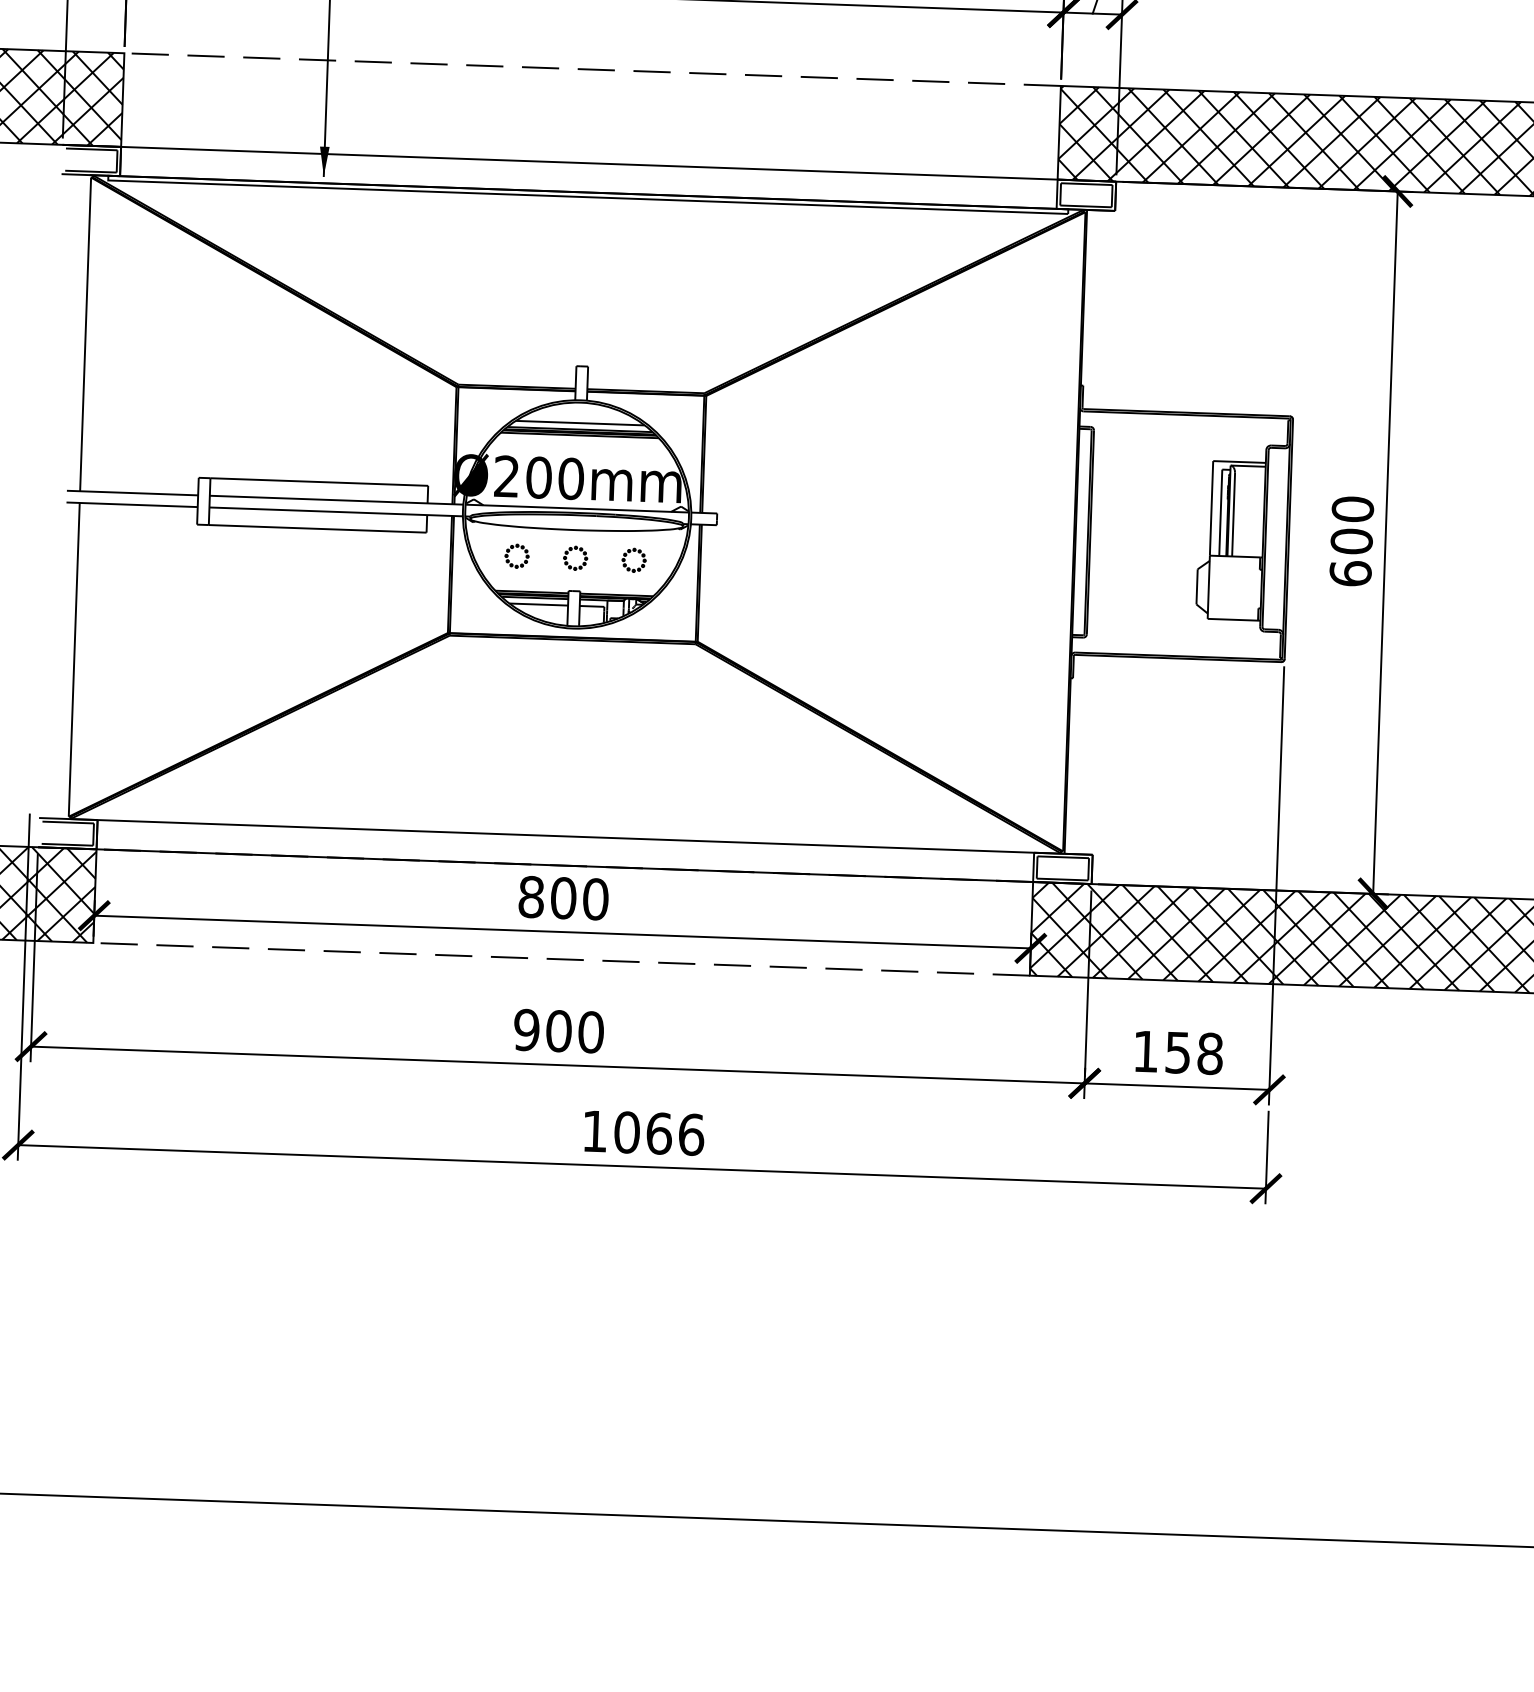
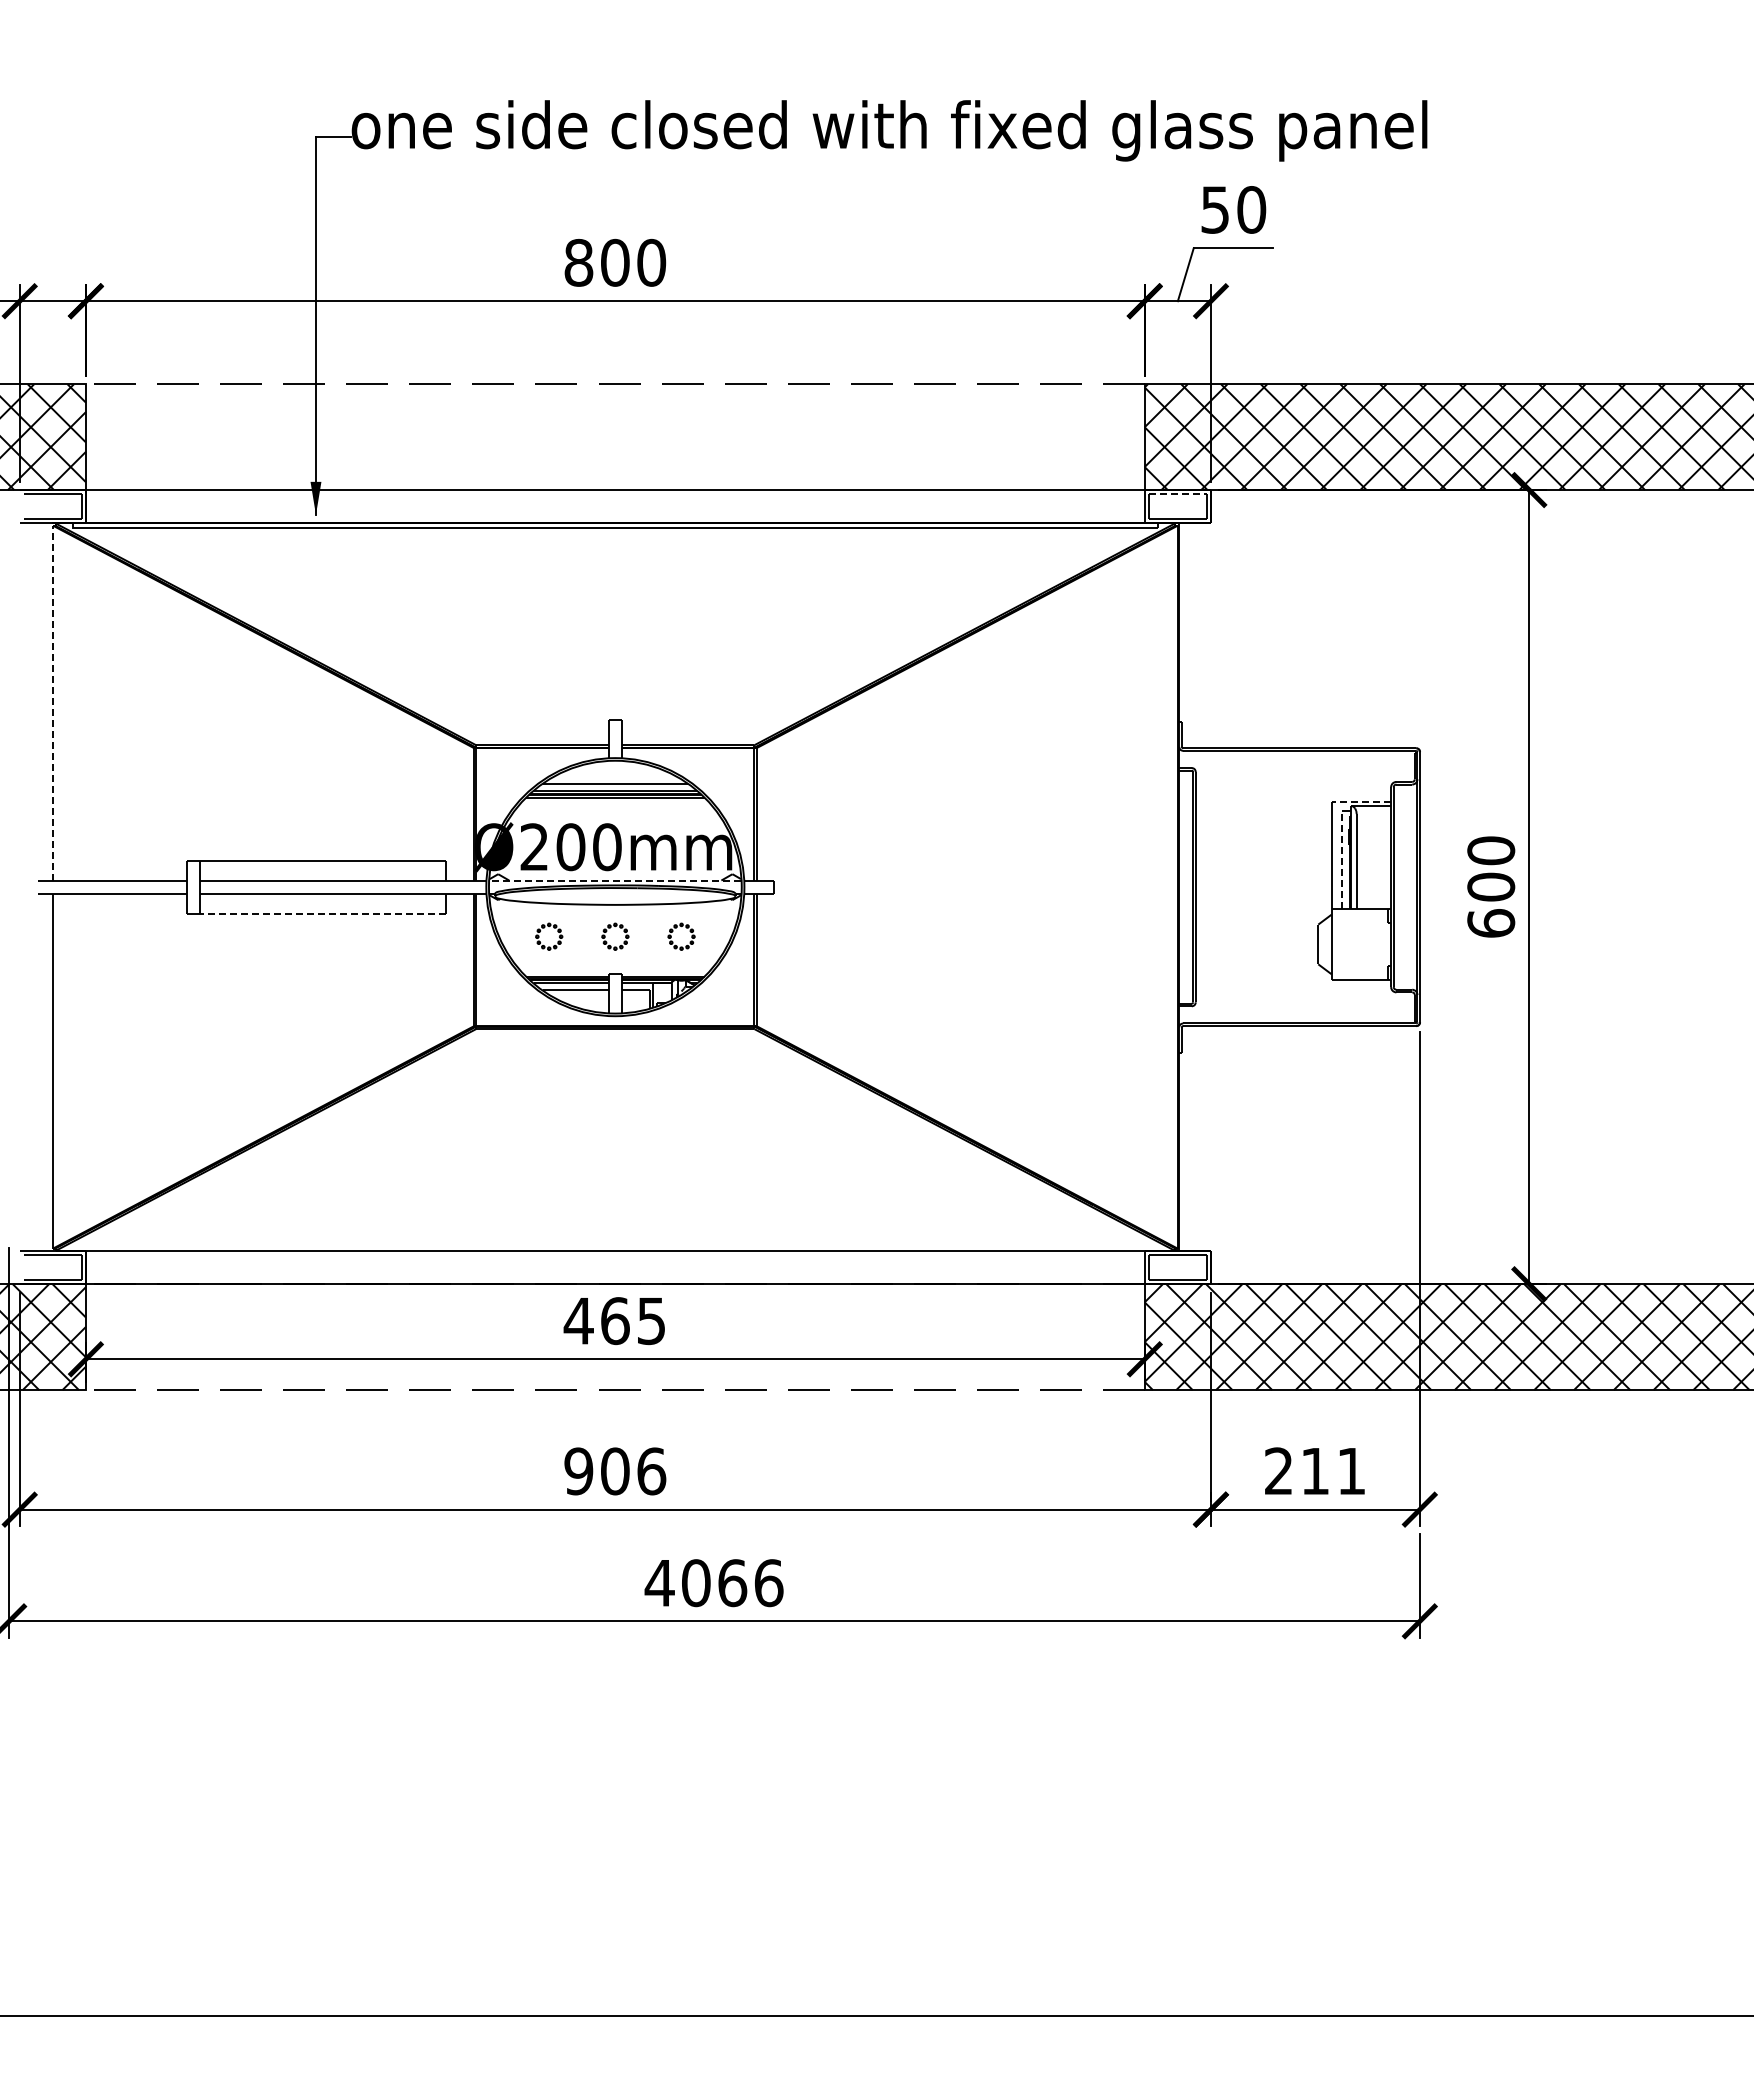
line: (1087, 184) -> (1178, 494), solid -> dashed
line: (85, 333) -> (53, 702), solid -> dashed
line: (1239, 461) -> (1361, 801), solid -> dashed
line: (577, 508) -> (615, 880), solid -> dashed
line: (1221, 512) -> (1342, 859), solid -> dashed
line: (317, 528) -> (322, 913), solid -> dashed
text: (562, 898) -> (614, 1321), 800 -> 465
text: (591, 1032) -> (651, 1471), 900 -> 906
text: (1178, 1052) -> (1315, 1471), 158 -> 211
text: (594, 1131) -> (659, 1583), 1066 -> 4066

